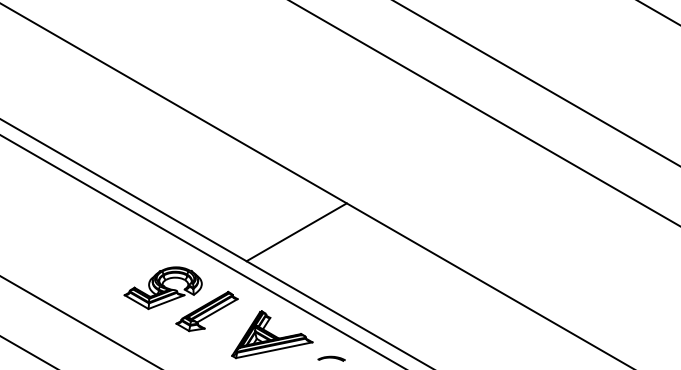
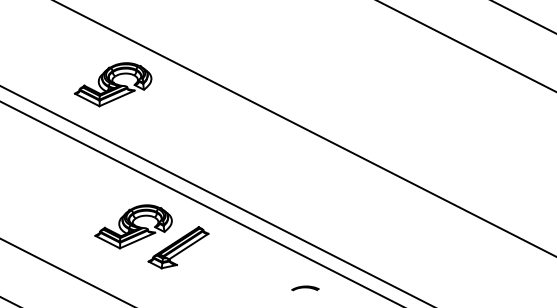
part: (149, 145) -> (112, 85), added
line: (296, 232) -> (263, 164), removed
part: (272, 334) -> (245, 267), removed

